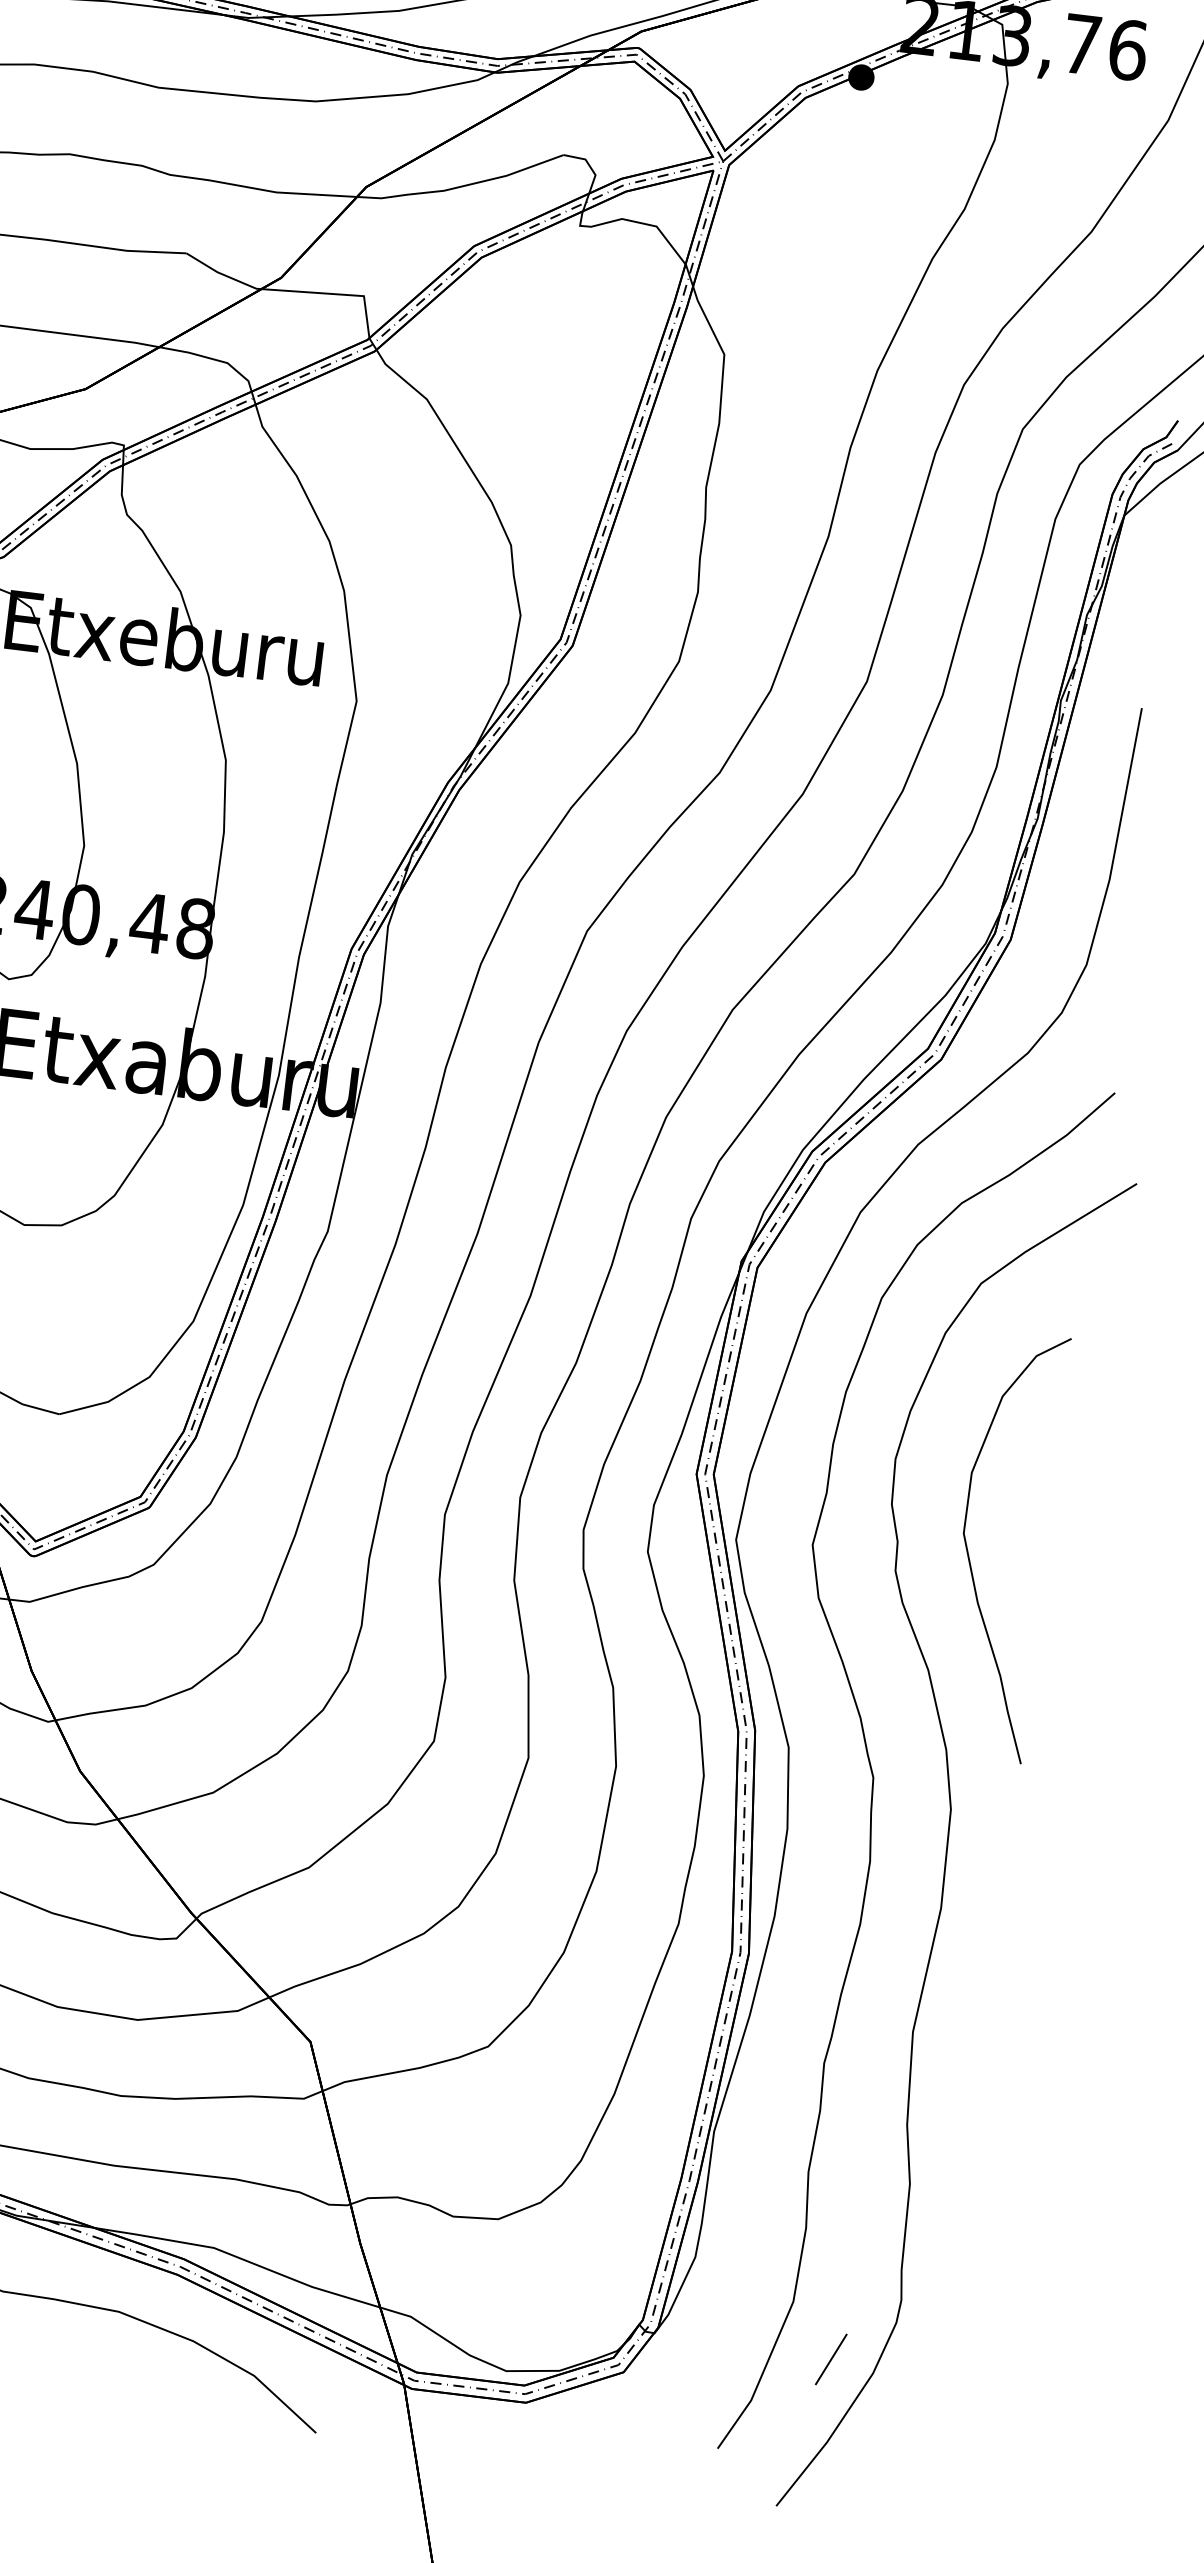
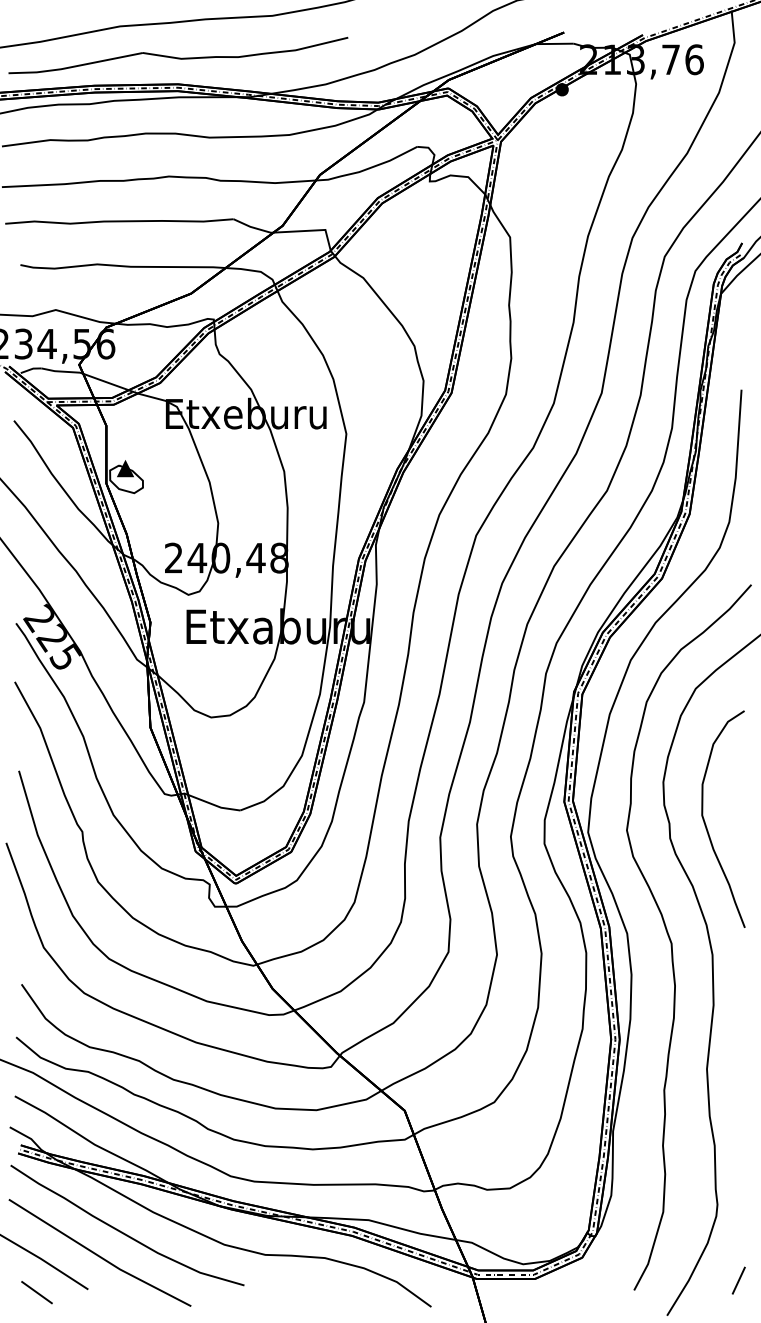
line: (830, 2359) -> (738, 1280), moved

